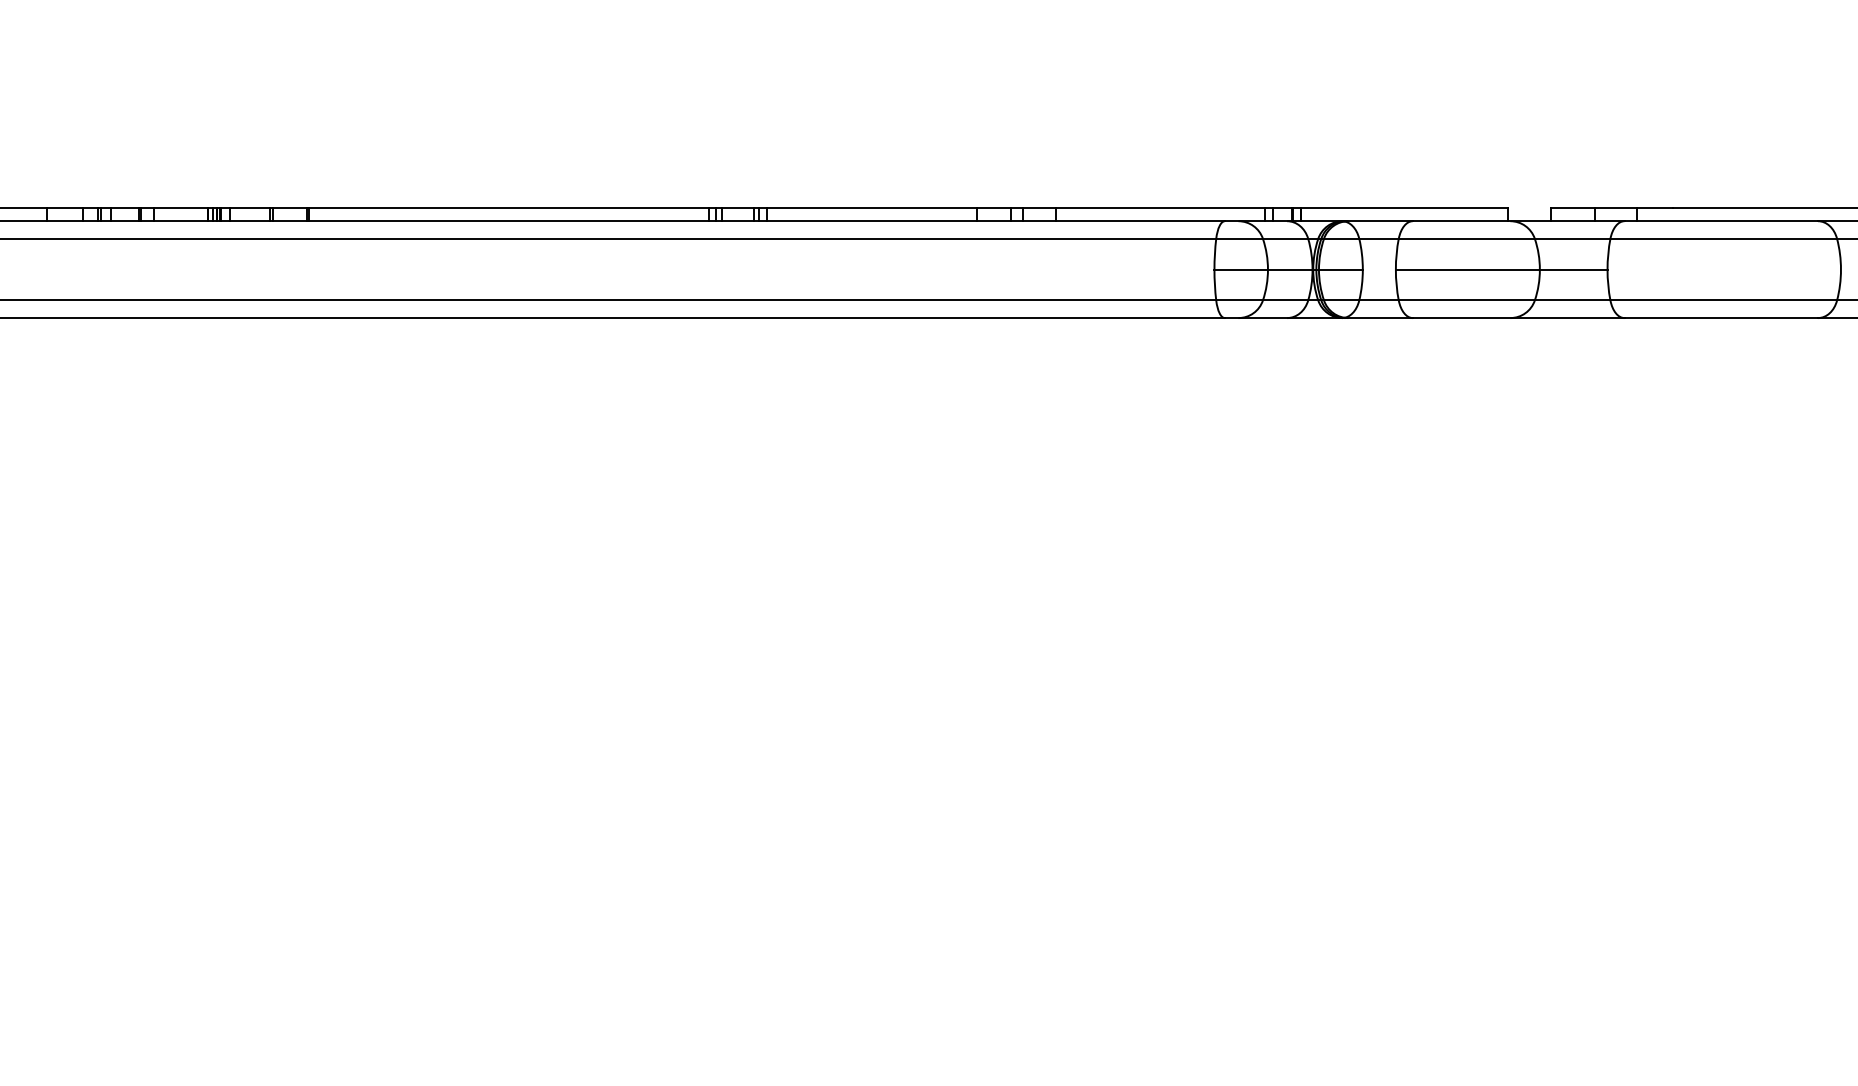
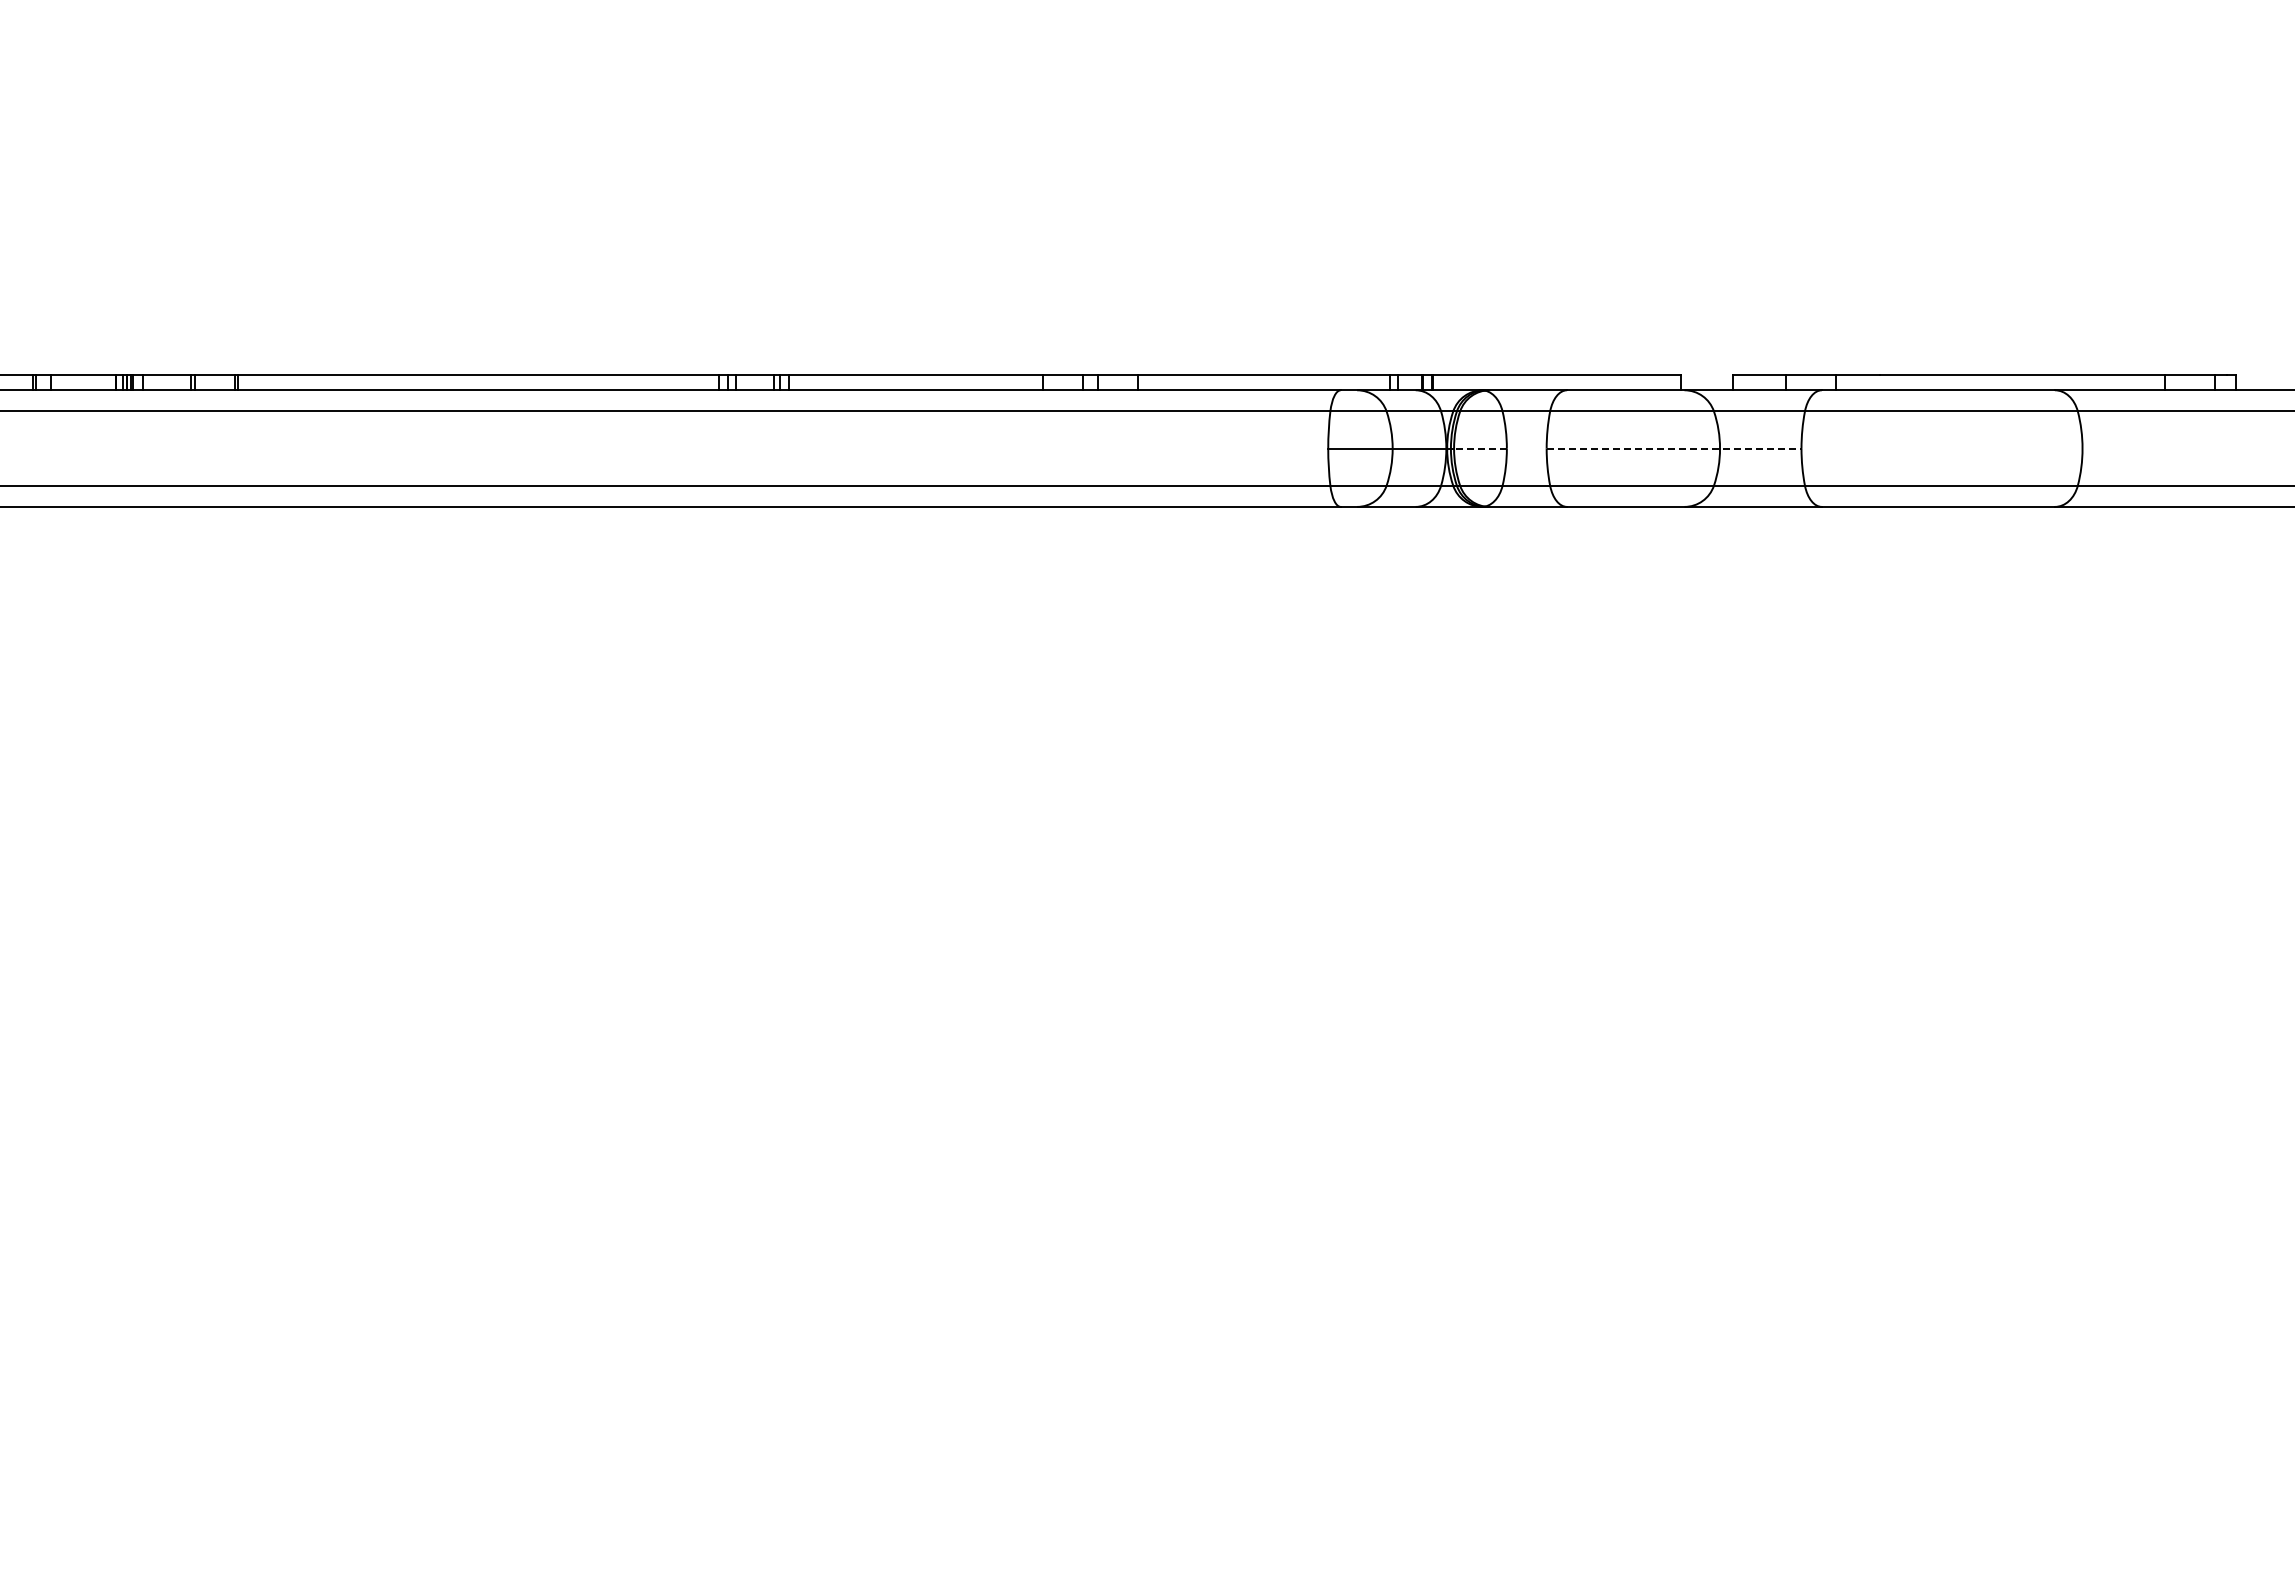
line: (1340, 269) -> (1479, 448), solid -> dashed
line: (1502, 269) -> (1674, 448), solid -> dashed

